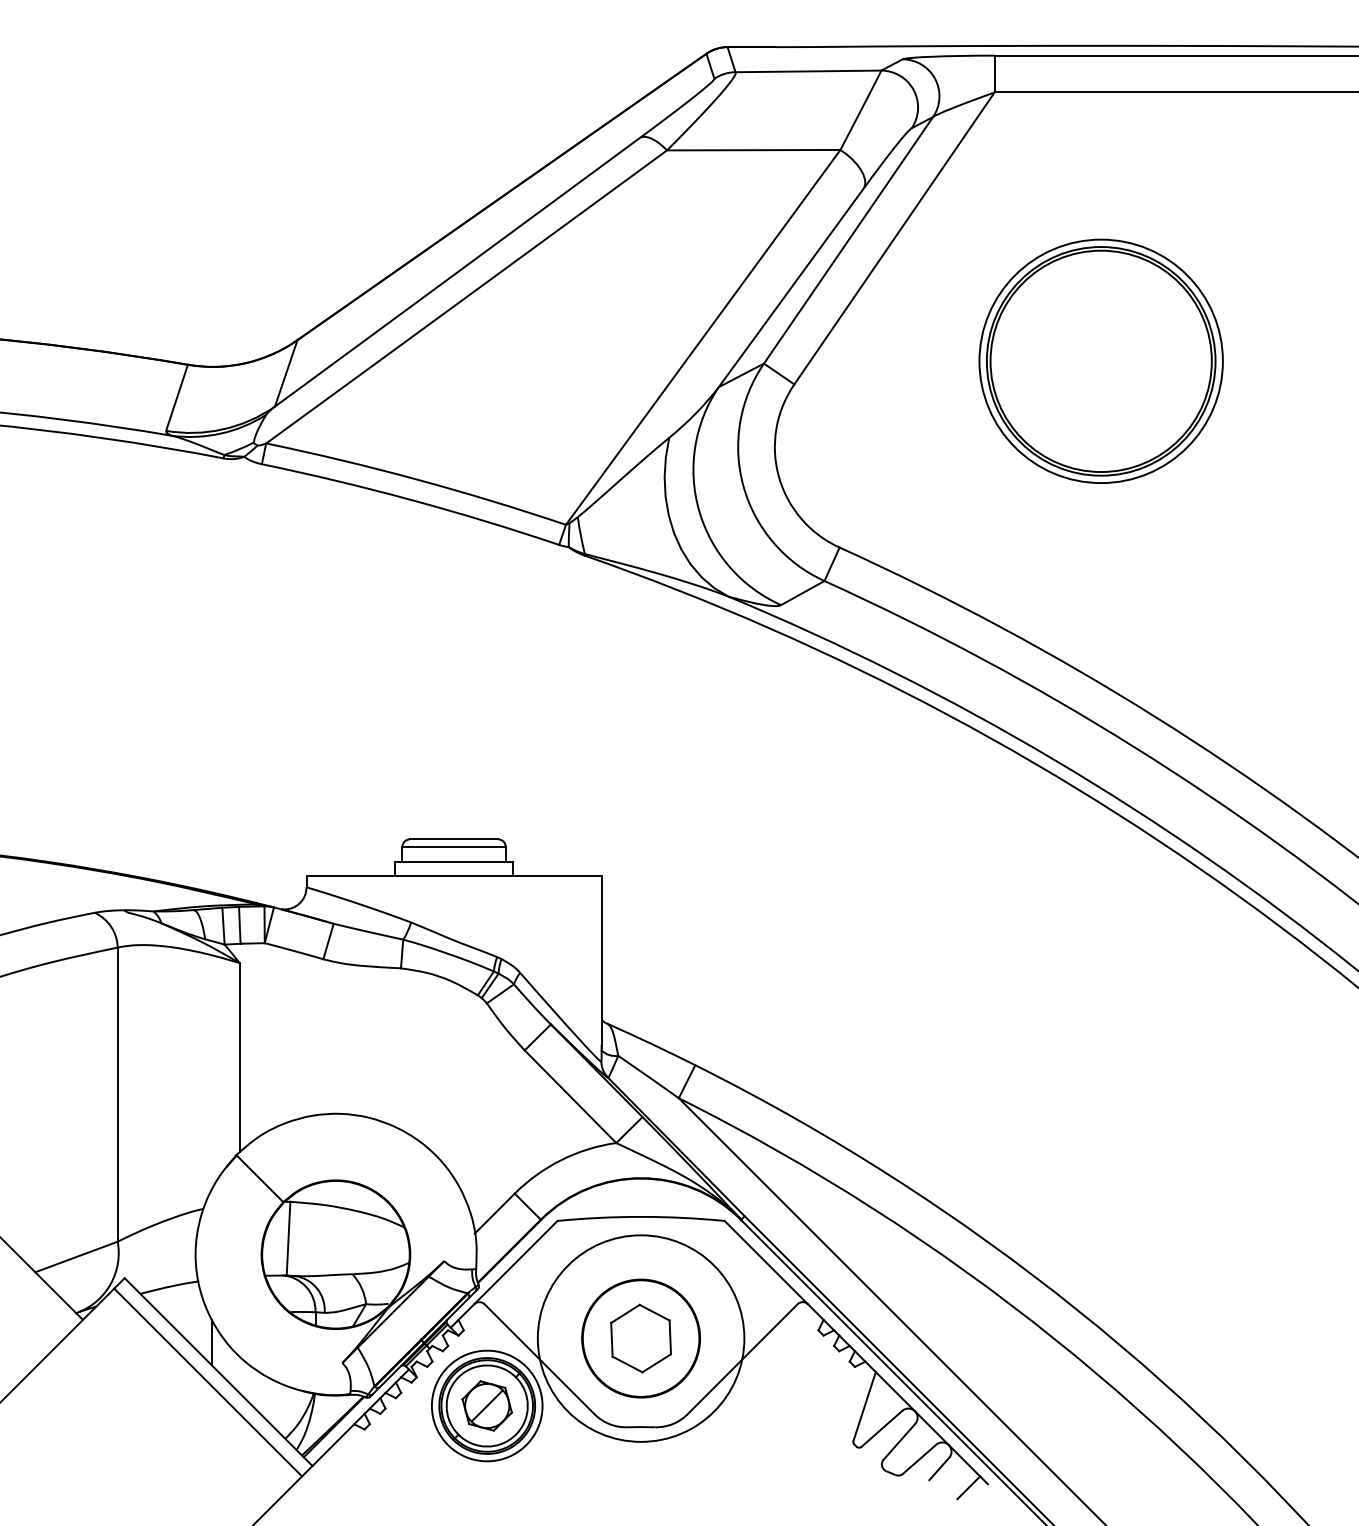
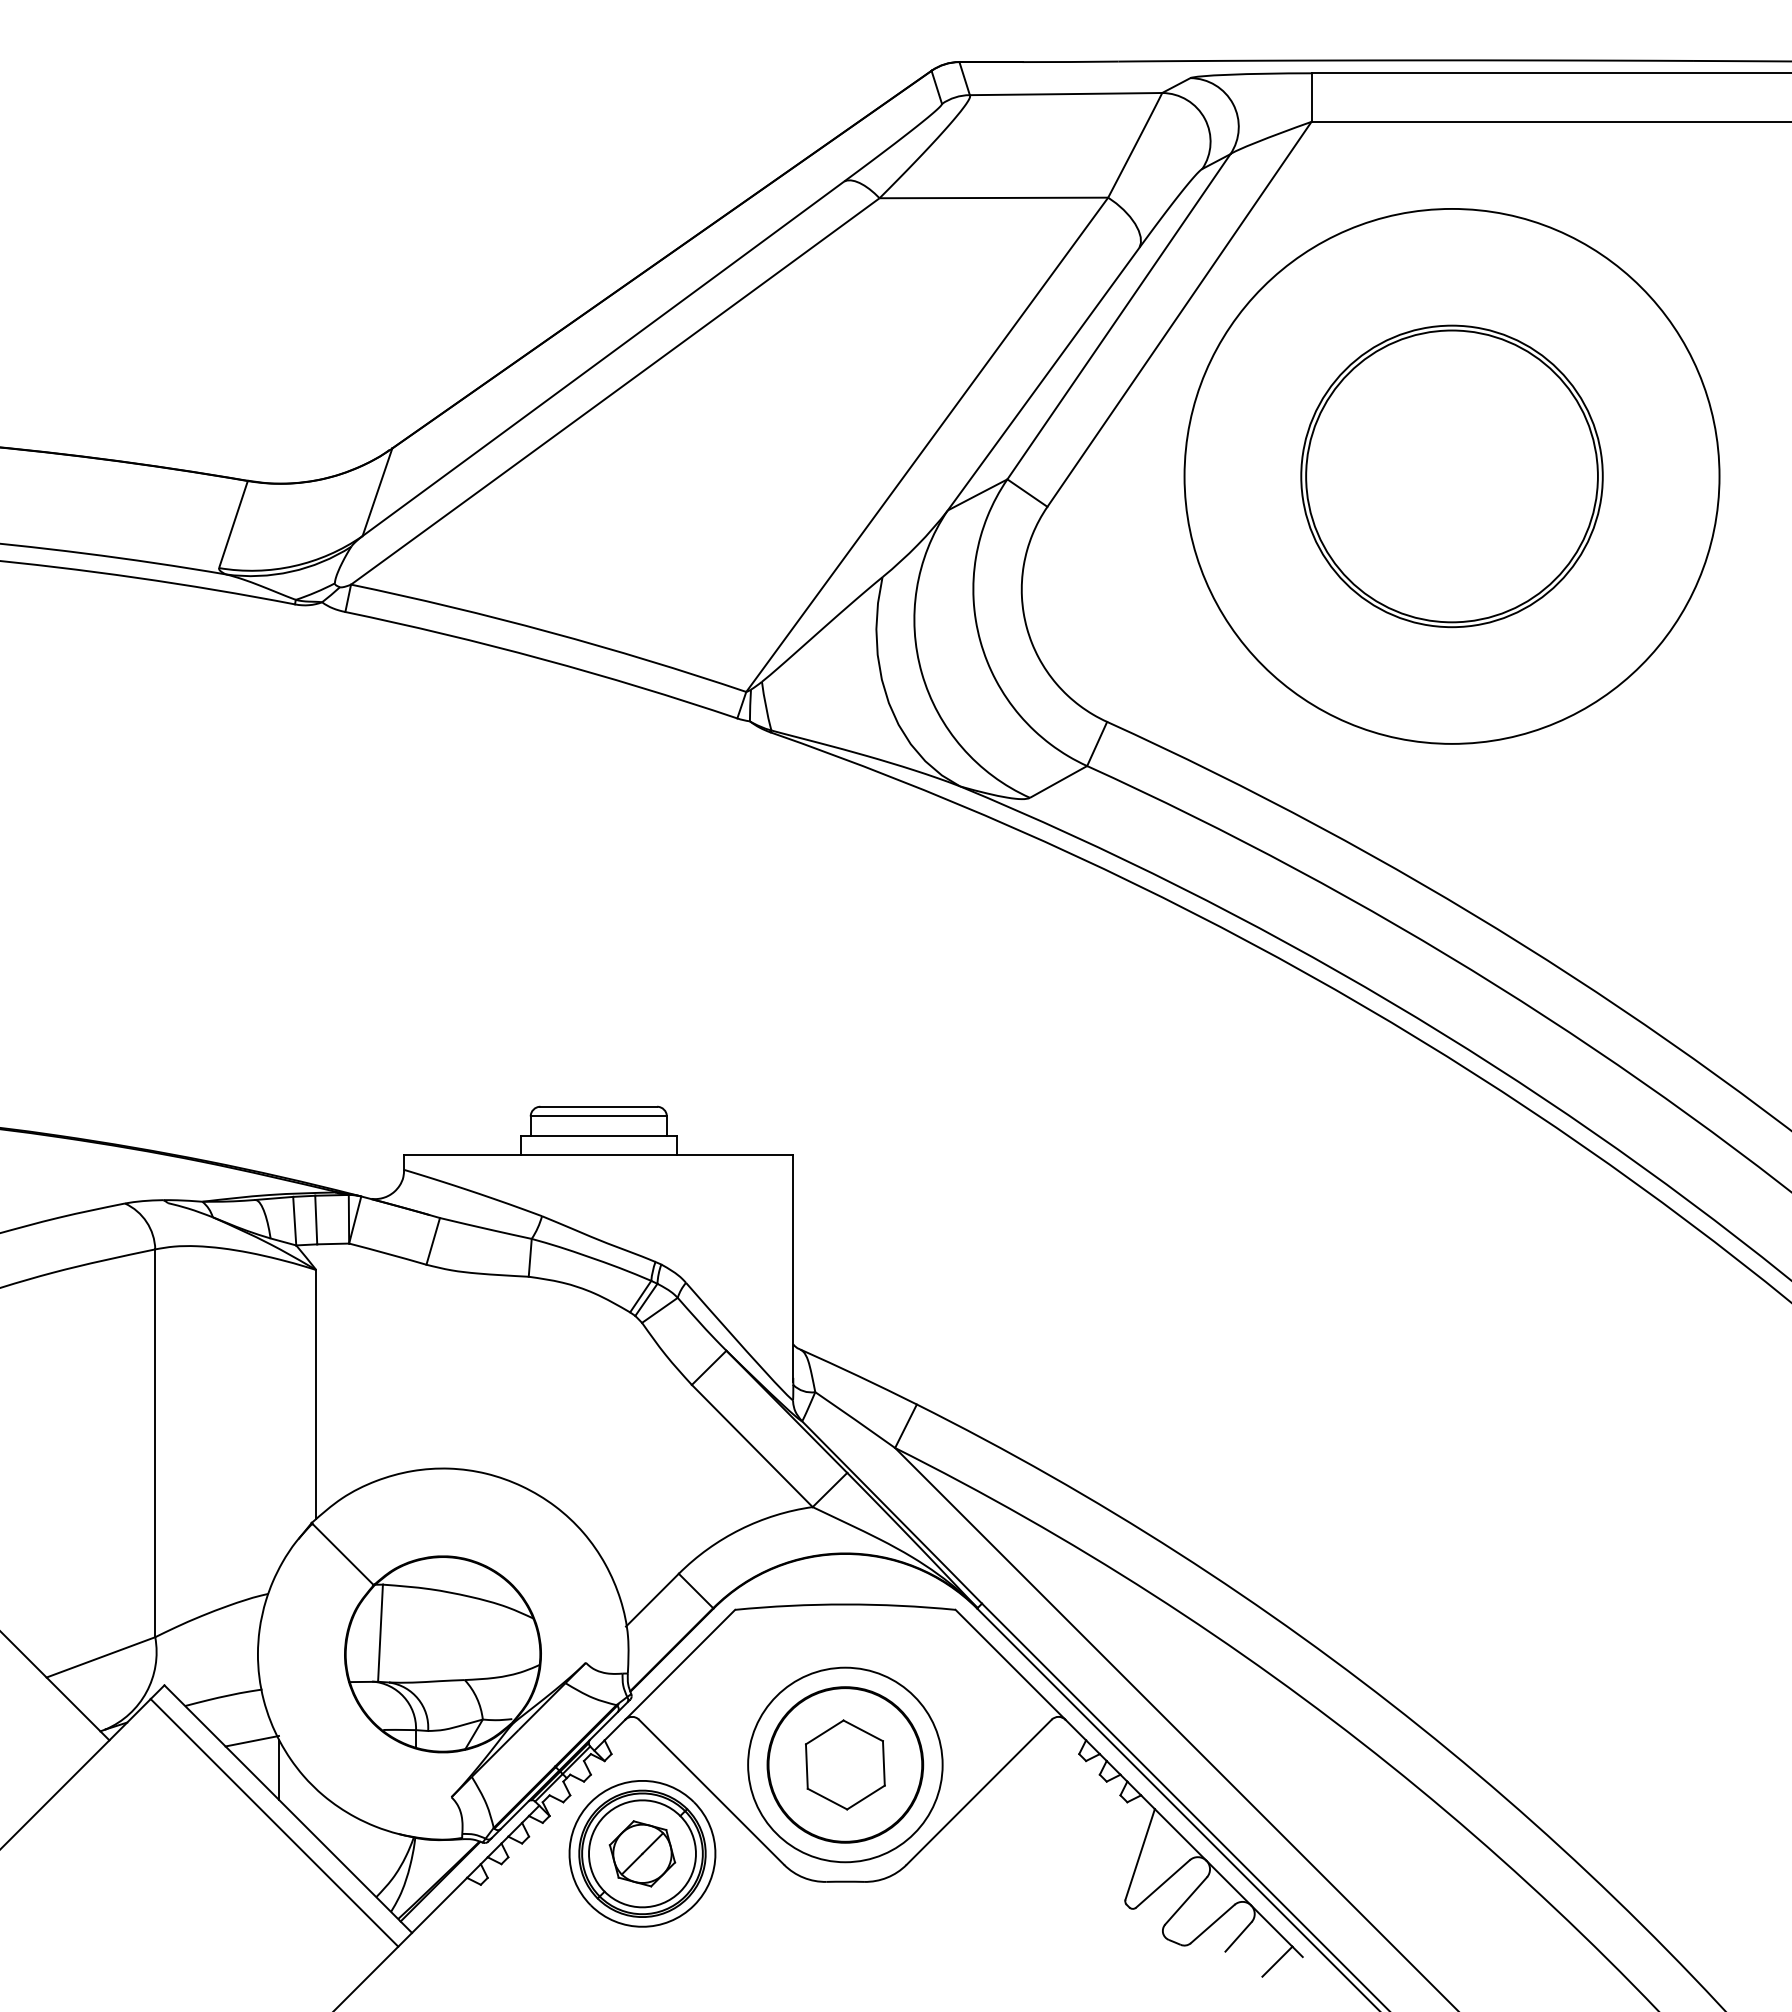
circle: (1100, 360) -> (1451, 475), size x1.67
line: (190, 1320) -> (251, 1740), added
circle: (641, 1338) -> (845, 1764), size x0.71

